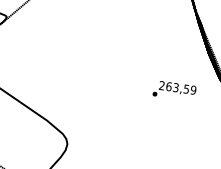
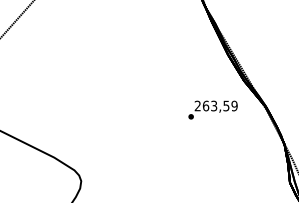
text: (174, 90) -> (212, 109), moved

